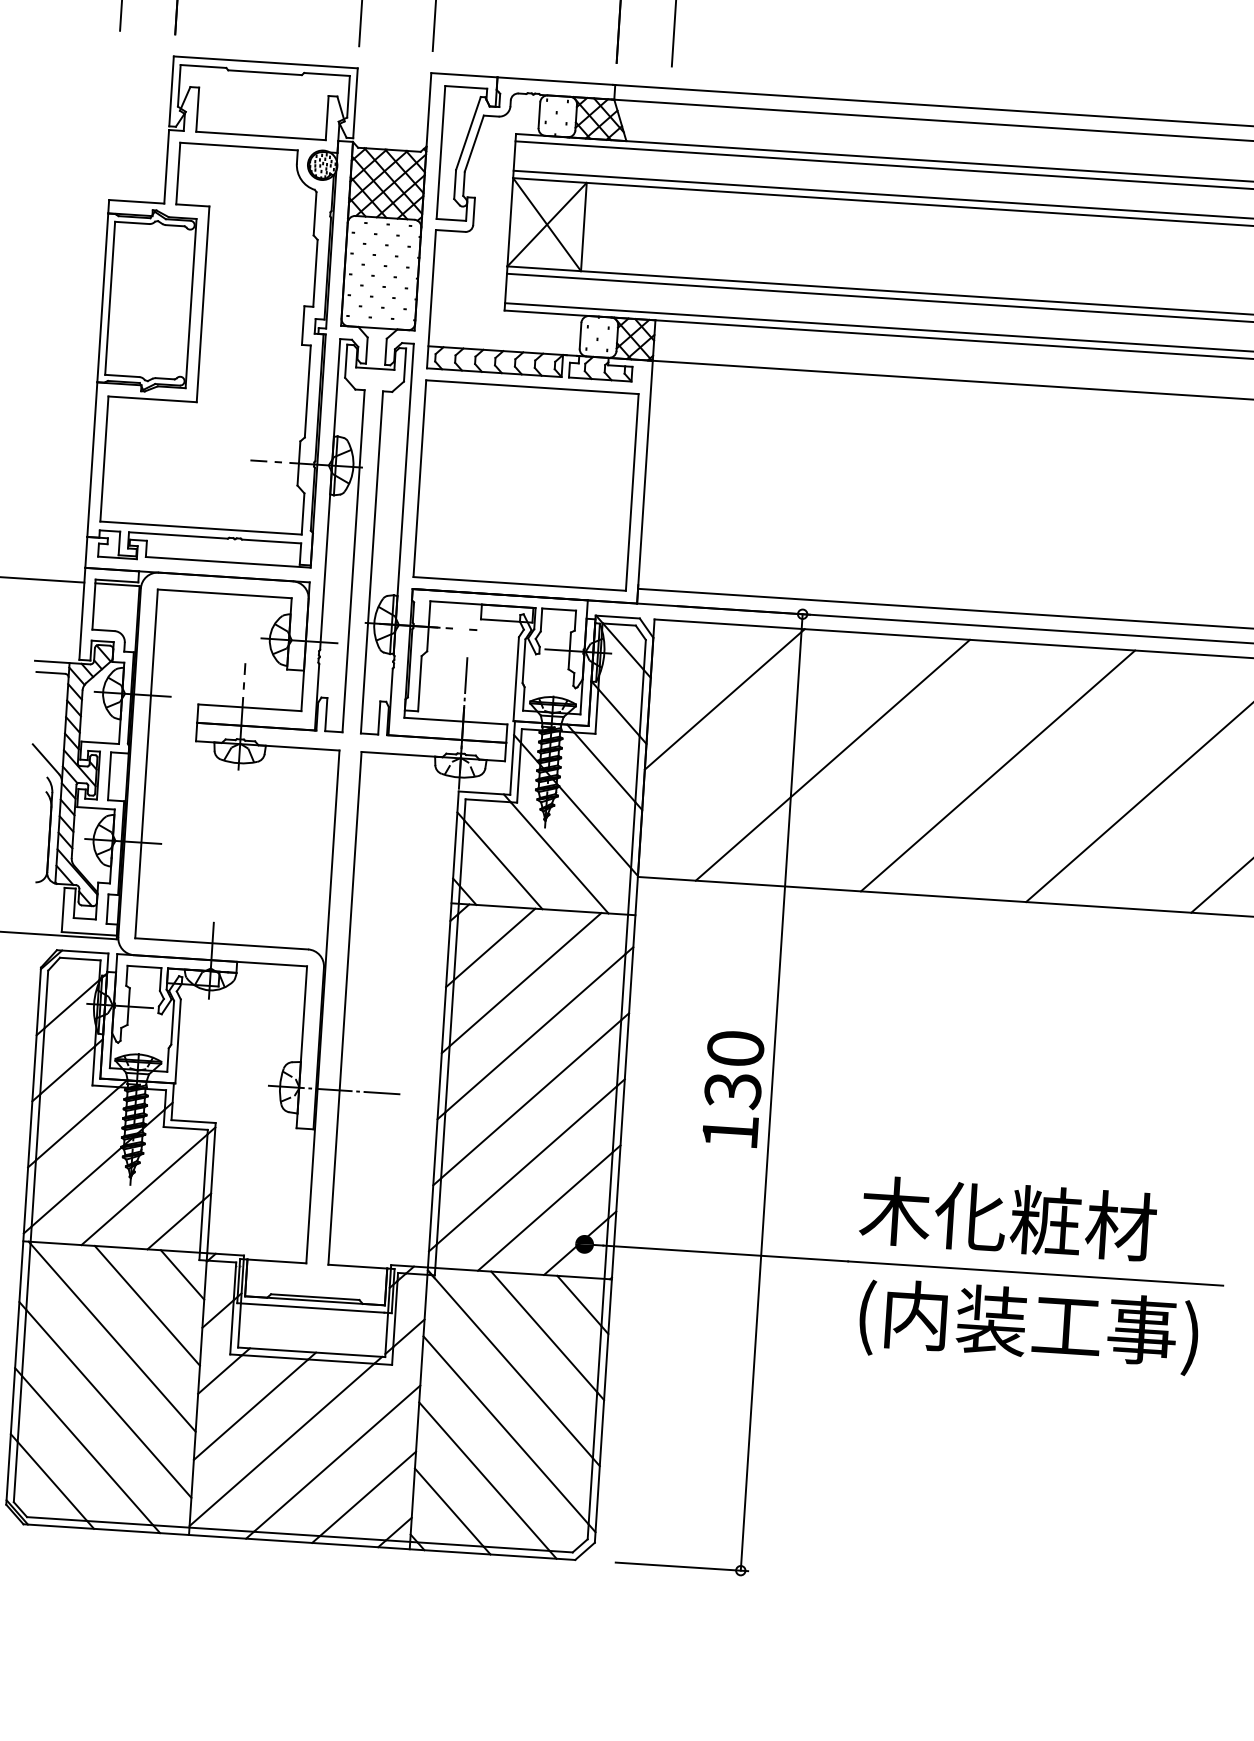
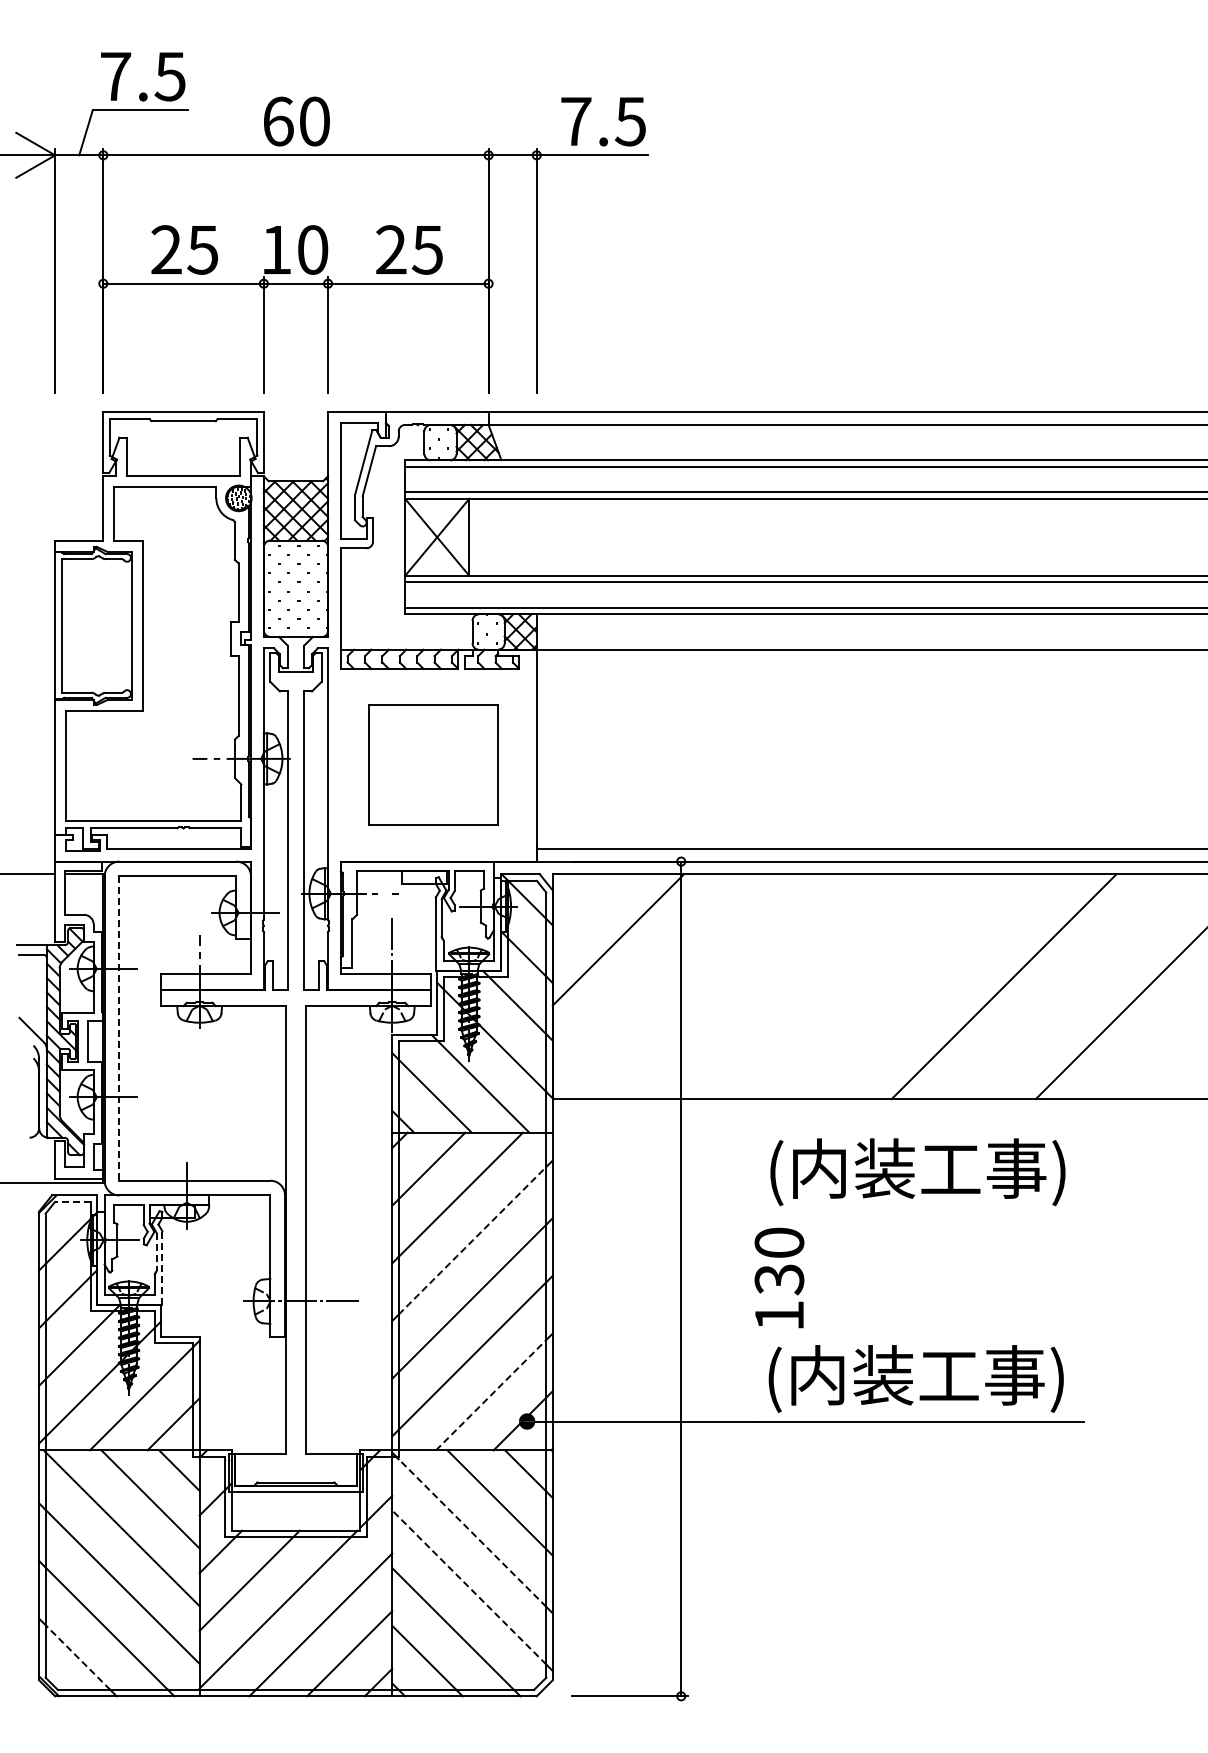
part: (526, 484) -> (433, 764), size x0.7
line: (832, 759) -> (715, 986), removed
line: (146, 765) -> (119, 1029), solid -> dashed
line: (997, 770) -> (859, 986), removed
line: (79, 958) -> (72, 1201), solid -> dashed
line: (172, 1023) -> (156, 1252), solid -> dashed
line: (535, 1032) -> (472, 1240), solid -> dashed
line: (178, 1040) -> (162, 1267), solid -> dashed
text: (733, 1088) -> (779, 1277), moved
line: (545, 1210) -> (491, 1394), solid -> dashed
text: (1030, 1223) -> (913, 1378), 木化粧材 -> (内装工事)
text: (1028, 1327) -> (917, 1172), moved
line: (511, 1366) -> (470, 1531), solid -> dashed
line: (506, 1430) -> (469, 1587), solid -> dashed
line: (51, 1481) -> (77, 1657), solid -> dashed

